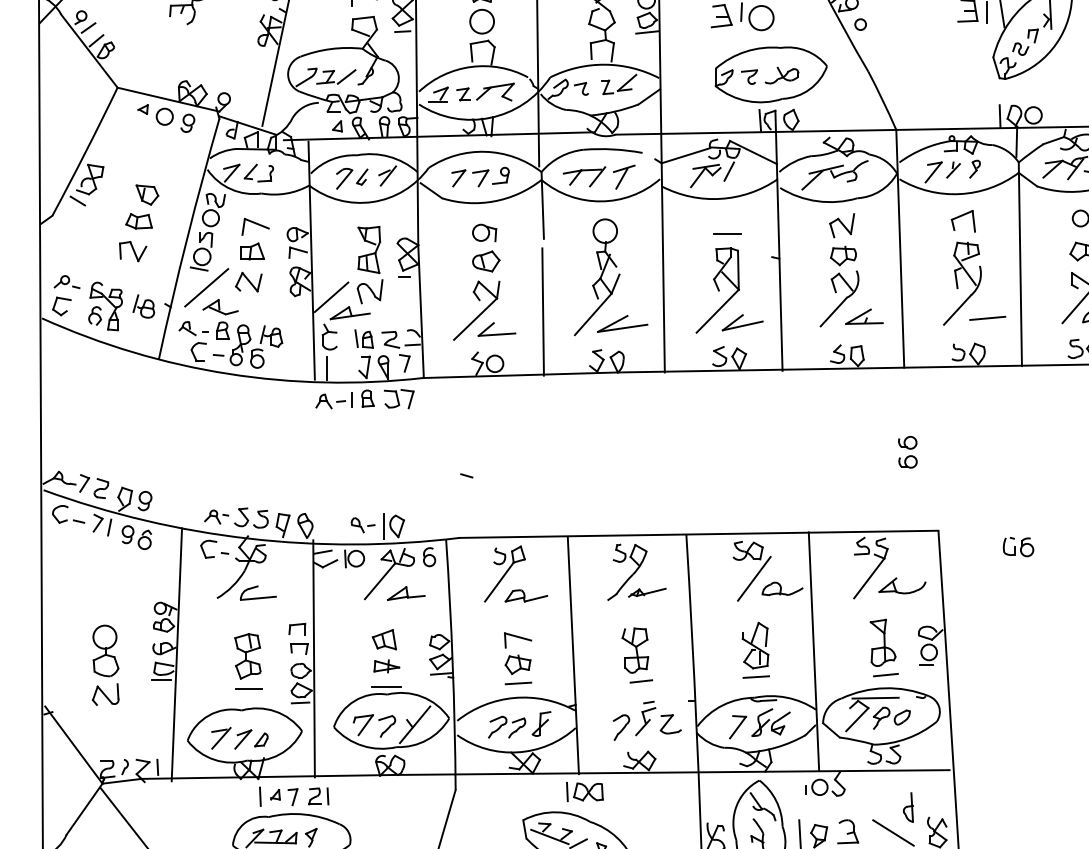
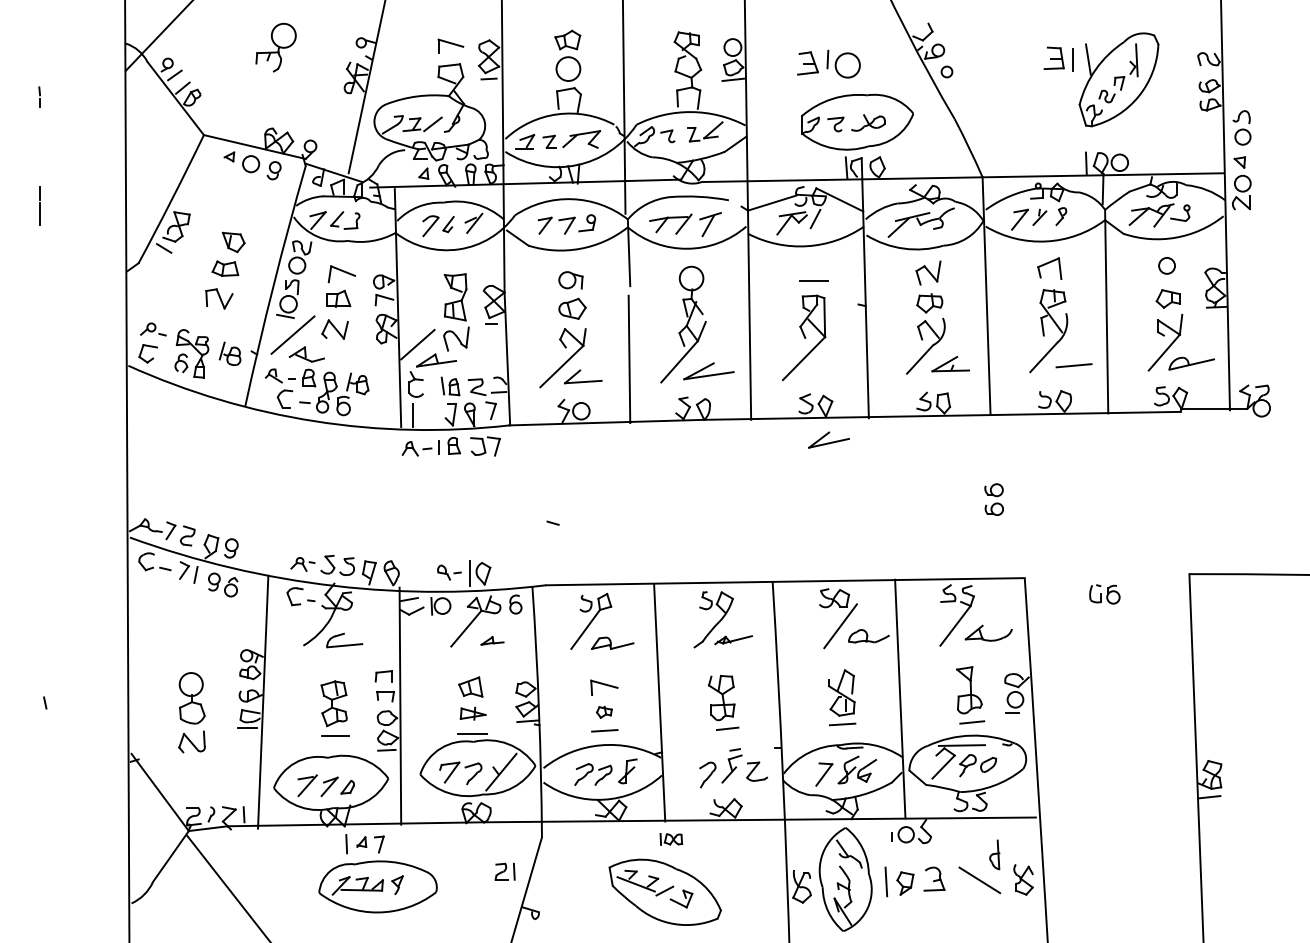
part: (742, 322) -> (828, 439), moved
part: (406, 593) -> (492, 640), size x0.6
part: (518, 665) -> (604, 712), size x0.6
part: (585, 792) -> (671, 839), size x0.6
part: (318, 796) -> (504, 871), moved

